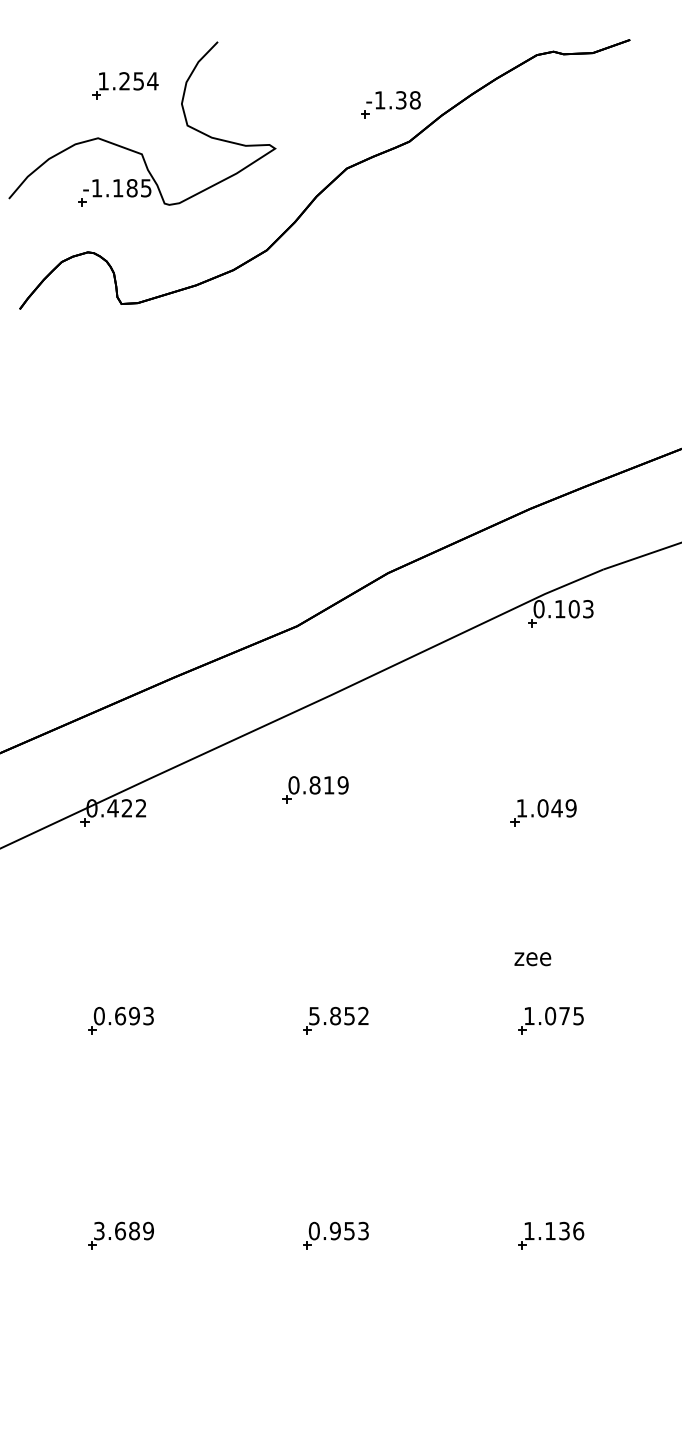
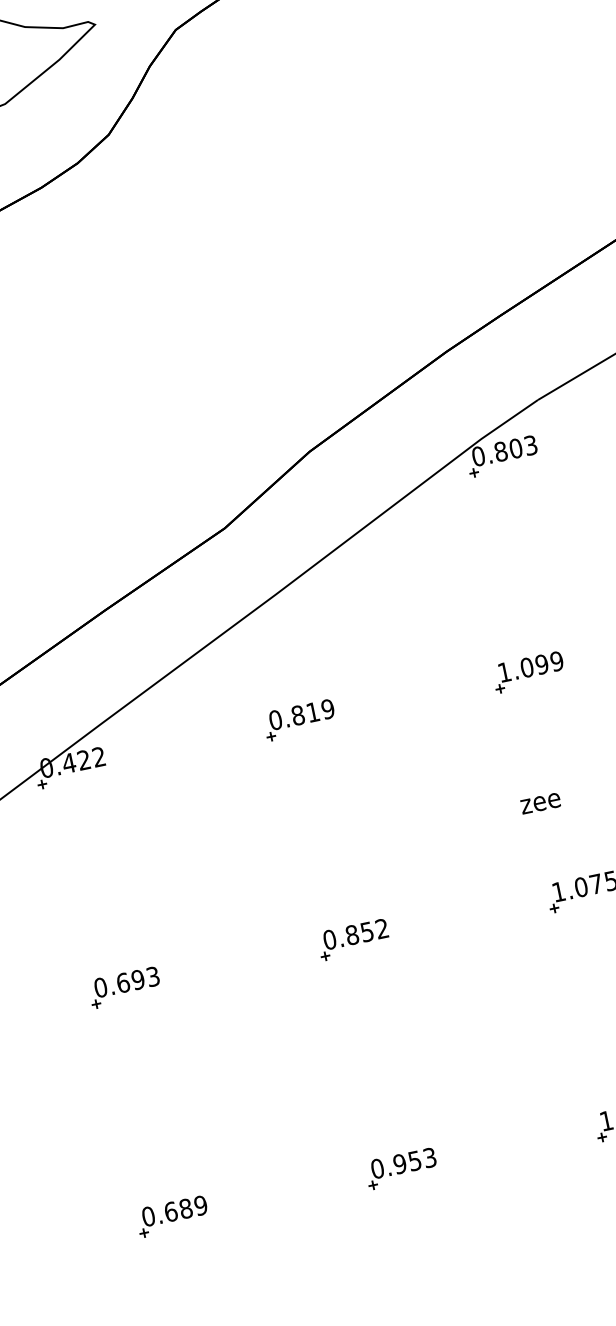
text: (559, 609) -> (500, 452), 0.103 -> 0.803
part: (315, 789) -> (299, 719), moved
text: (556, 808) -> (541, 664), 1.049 -> 1.099
text: (532, 959) -> (540, 803), moved
text: (314, 1015) -> (329, 939), 5.852 -> 0.852
text: (98, 1231) -> (147, 1217), 3.689 -> 0.689

